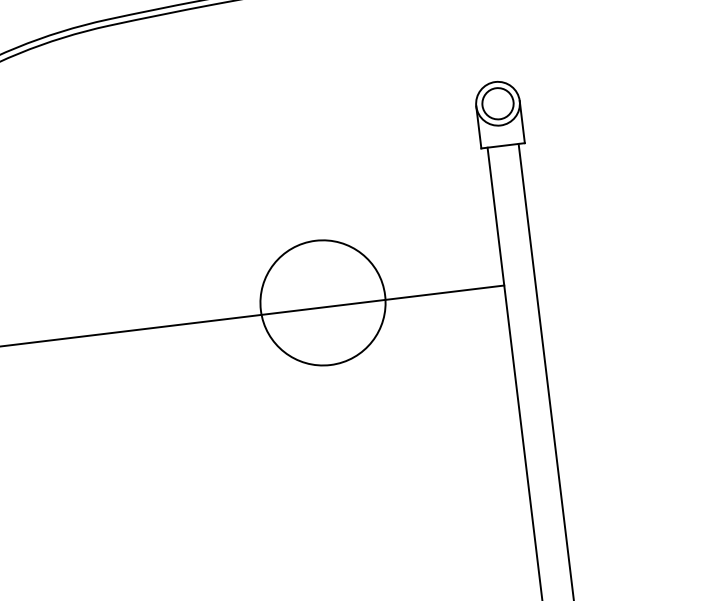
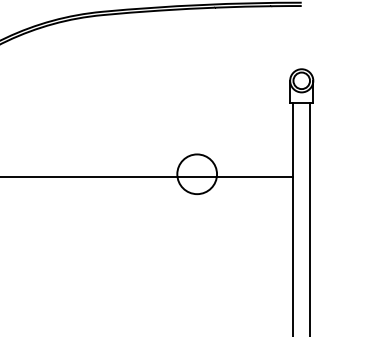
circle: (323, 303) -> (197, 174), size x0.6

